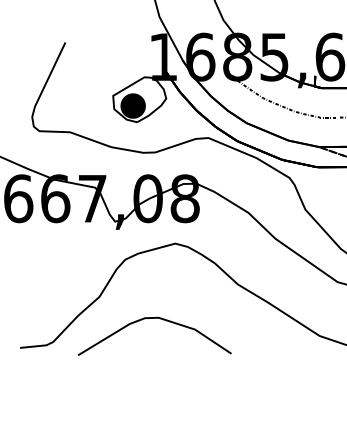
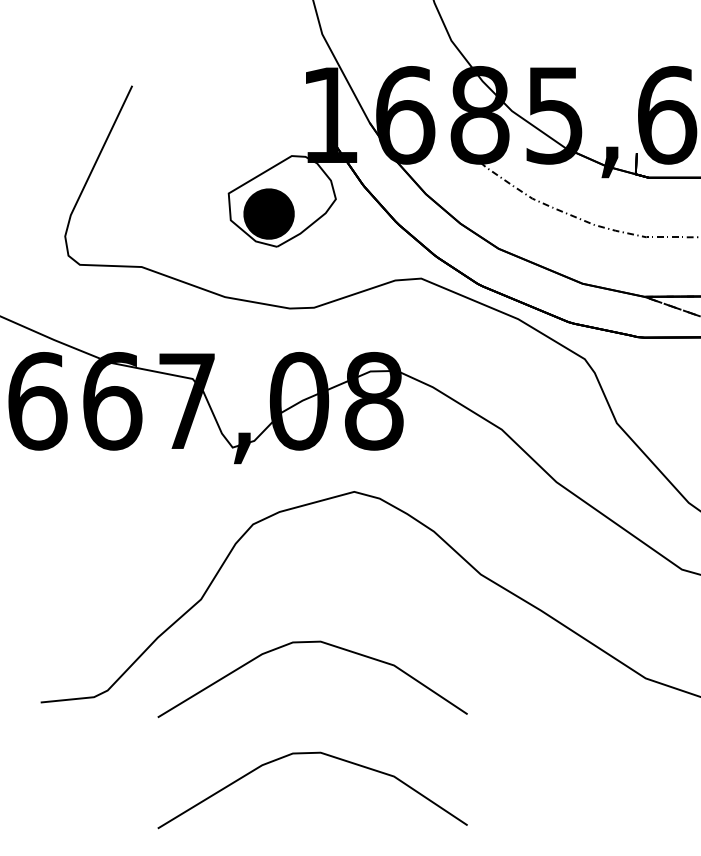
curve: (154, 373) -> (312, 754), added

